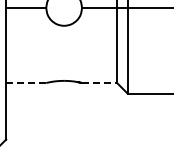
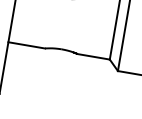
line: (26, 83) -> (26, 45), dashed -> solid
line: (99, 83) -> (93, 57), dashed -> solid

